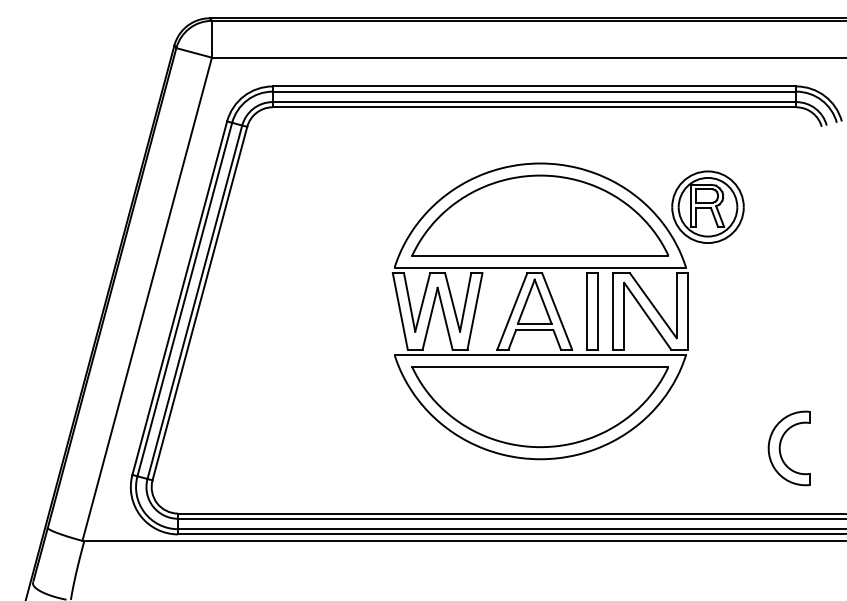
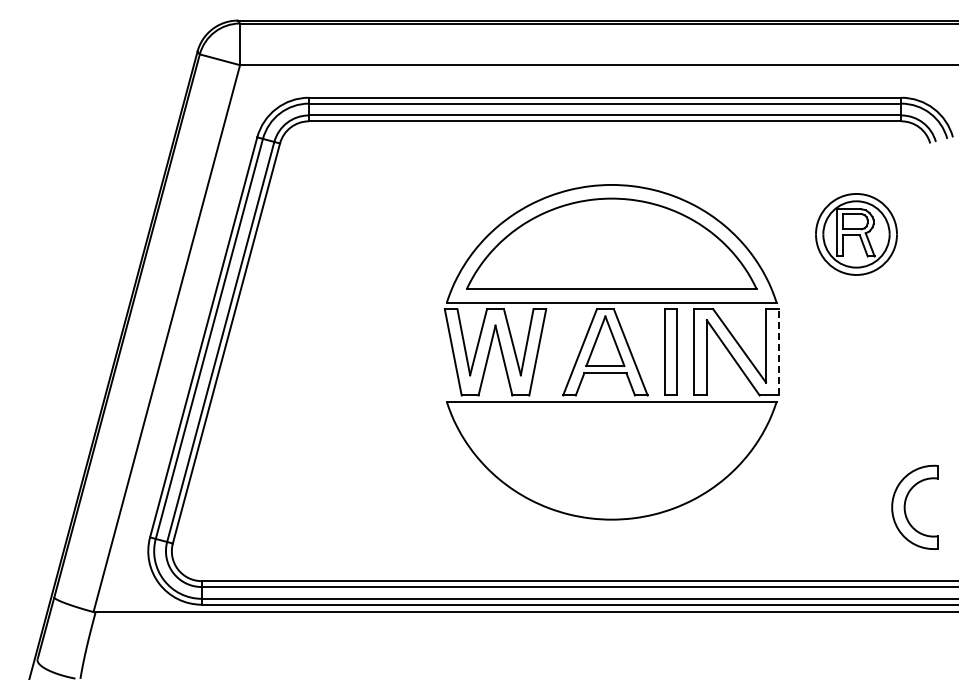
part: (708, 207) -> (856, 234), moved
line: (687, 310) -> (778, 351), solid -> dashed
part: (540, 406) -> (611, 460), removed
part: (780, 447) -> (905, 506), moved

